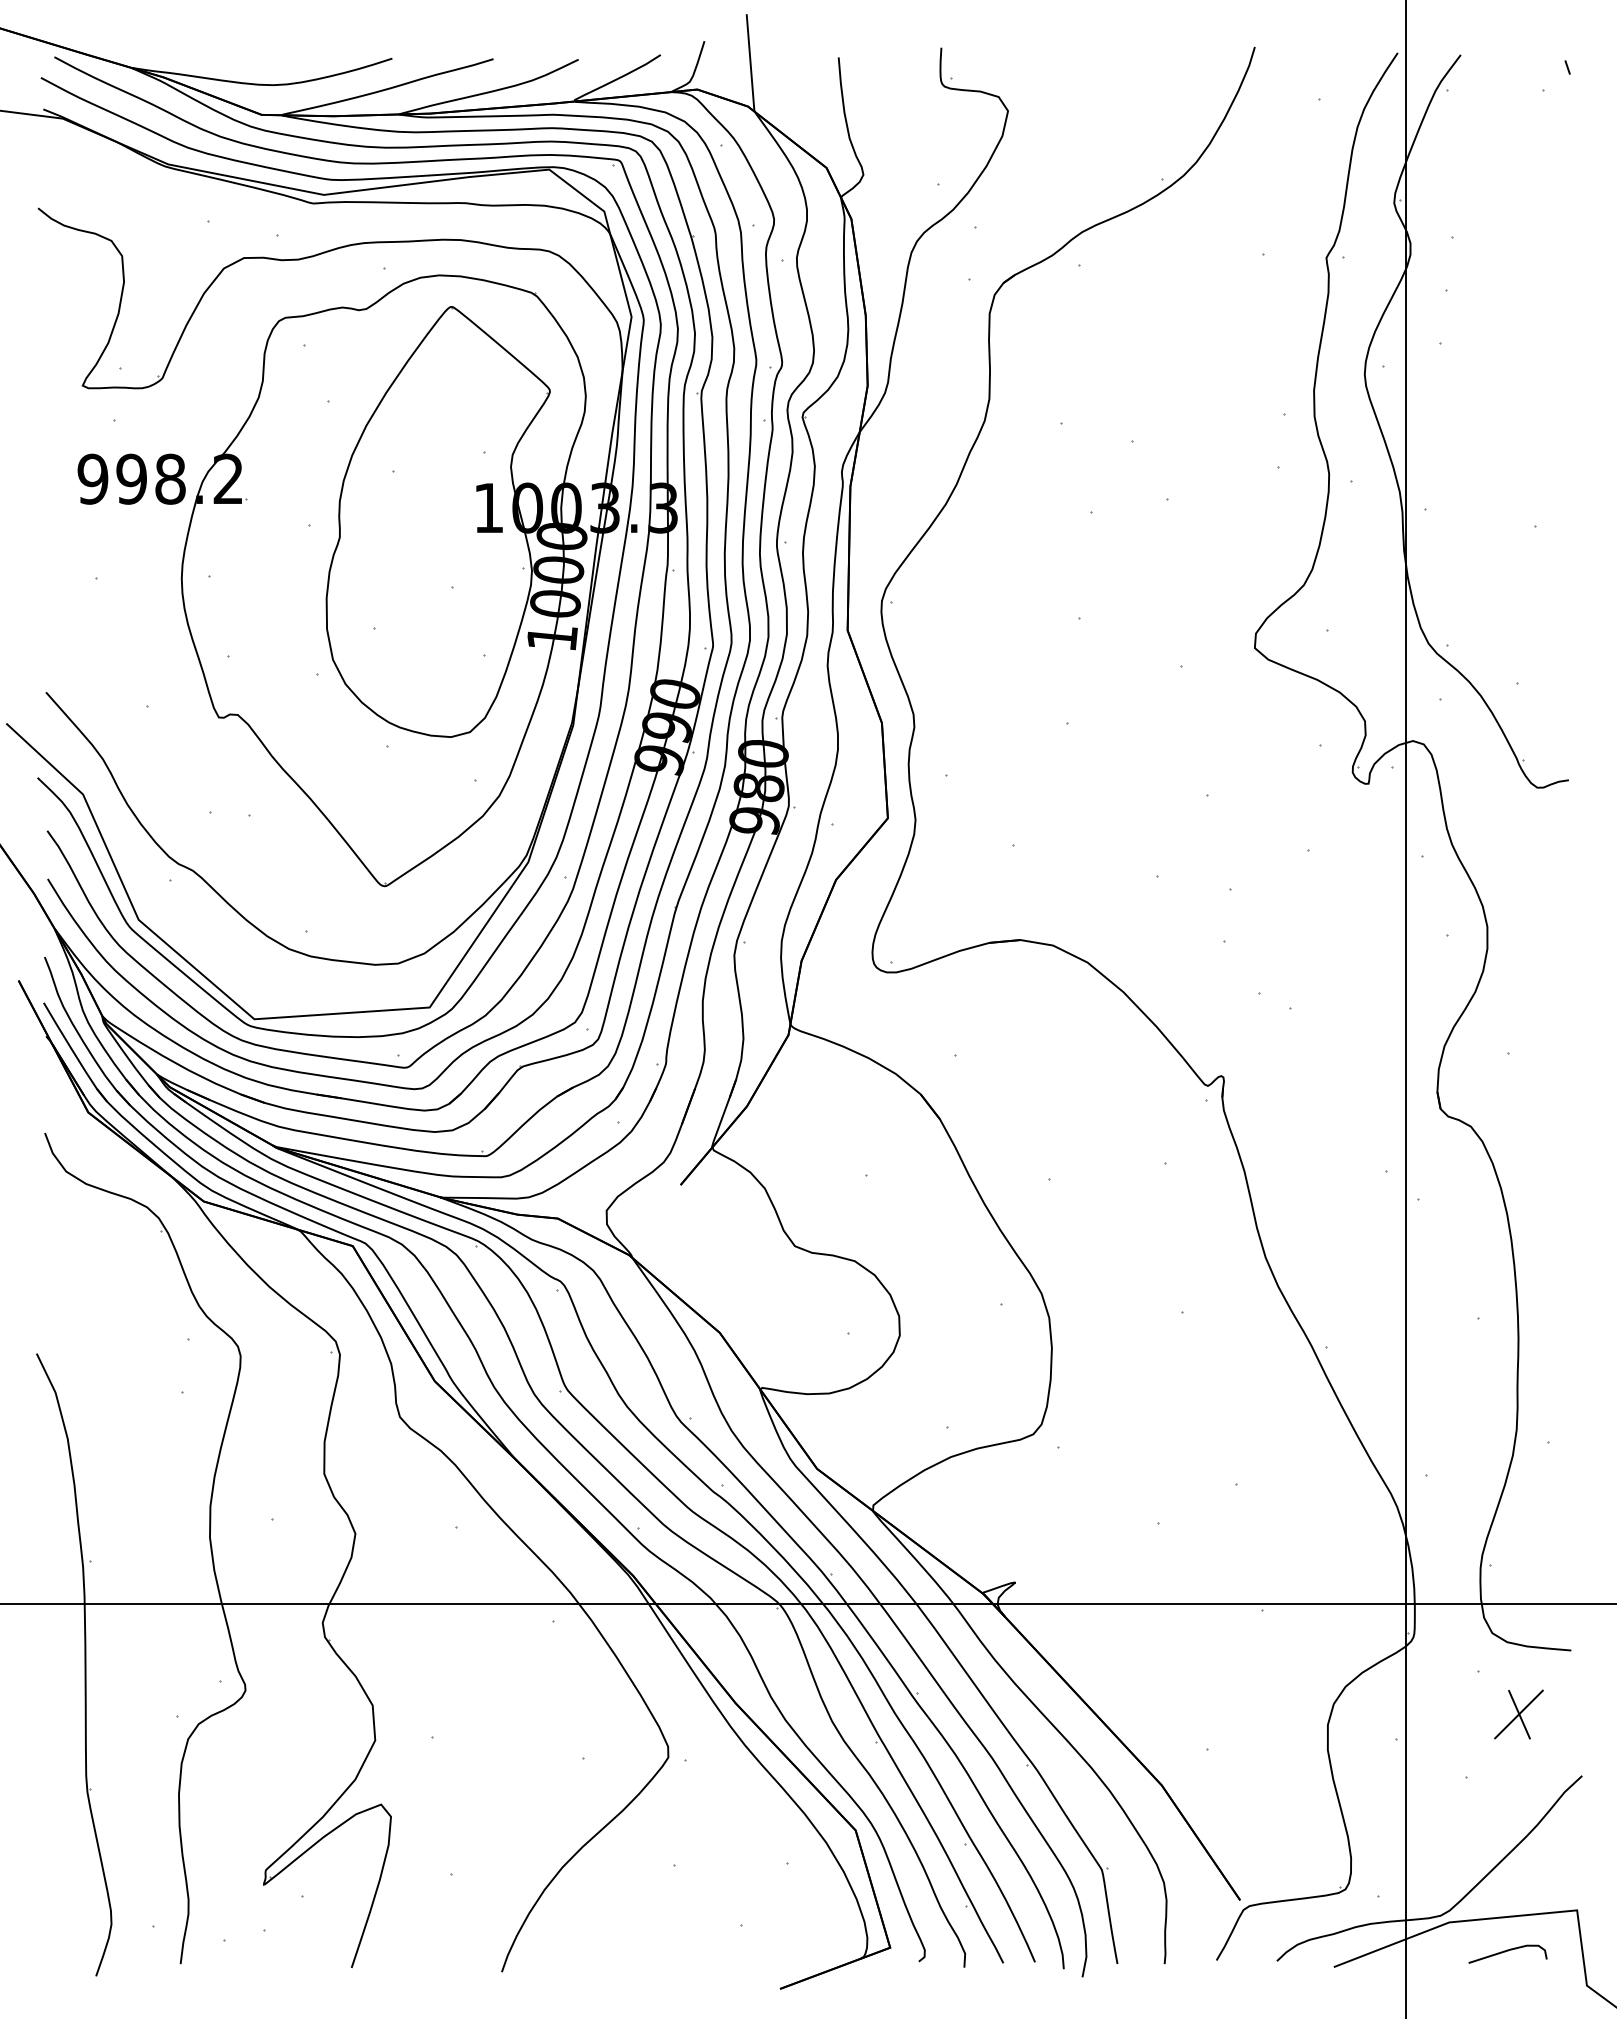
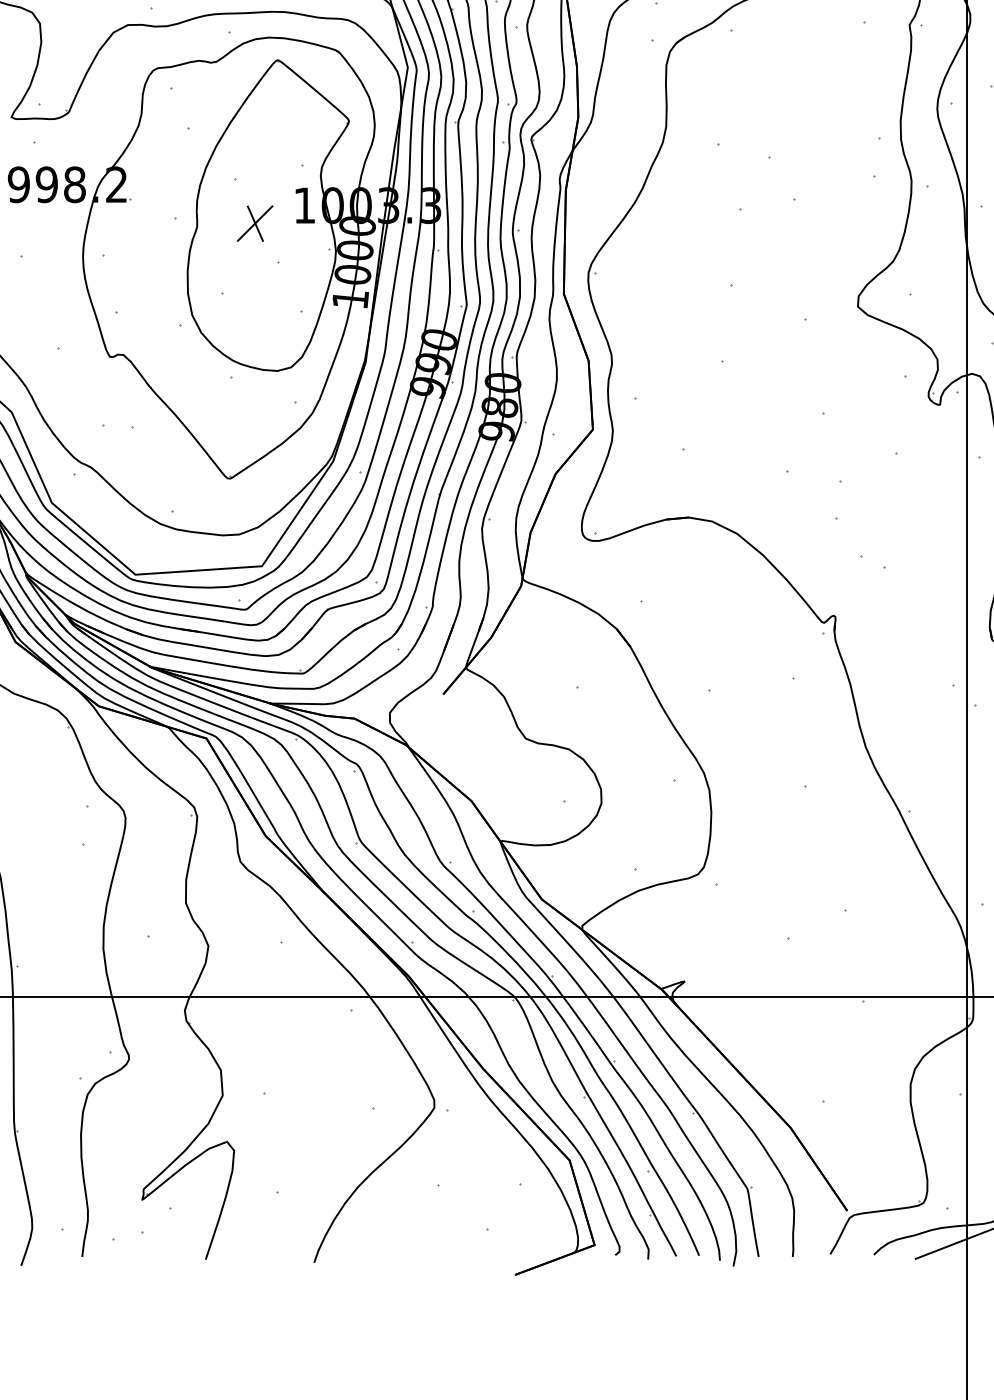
part: (419, 532) -> (254, 223), added

